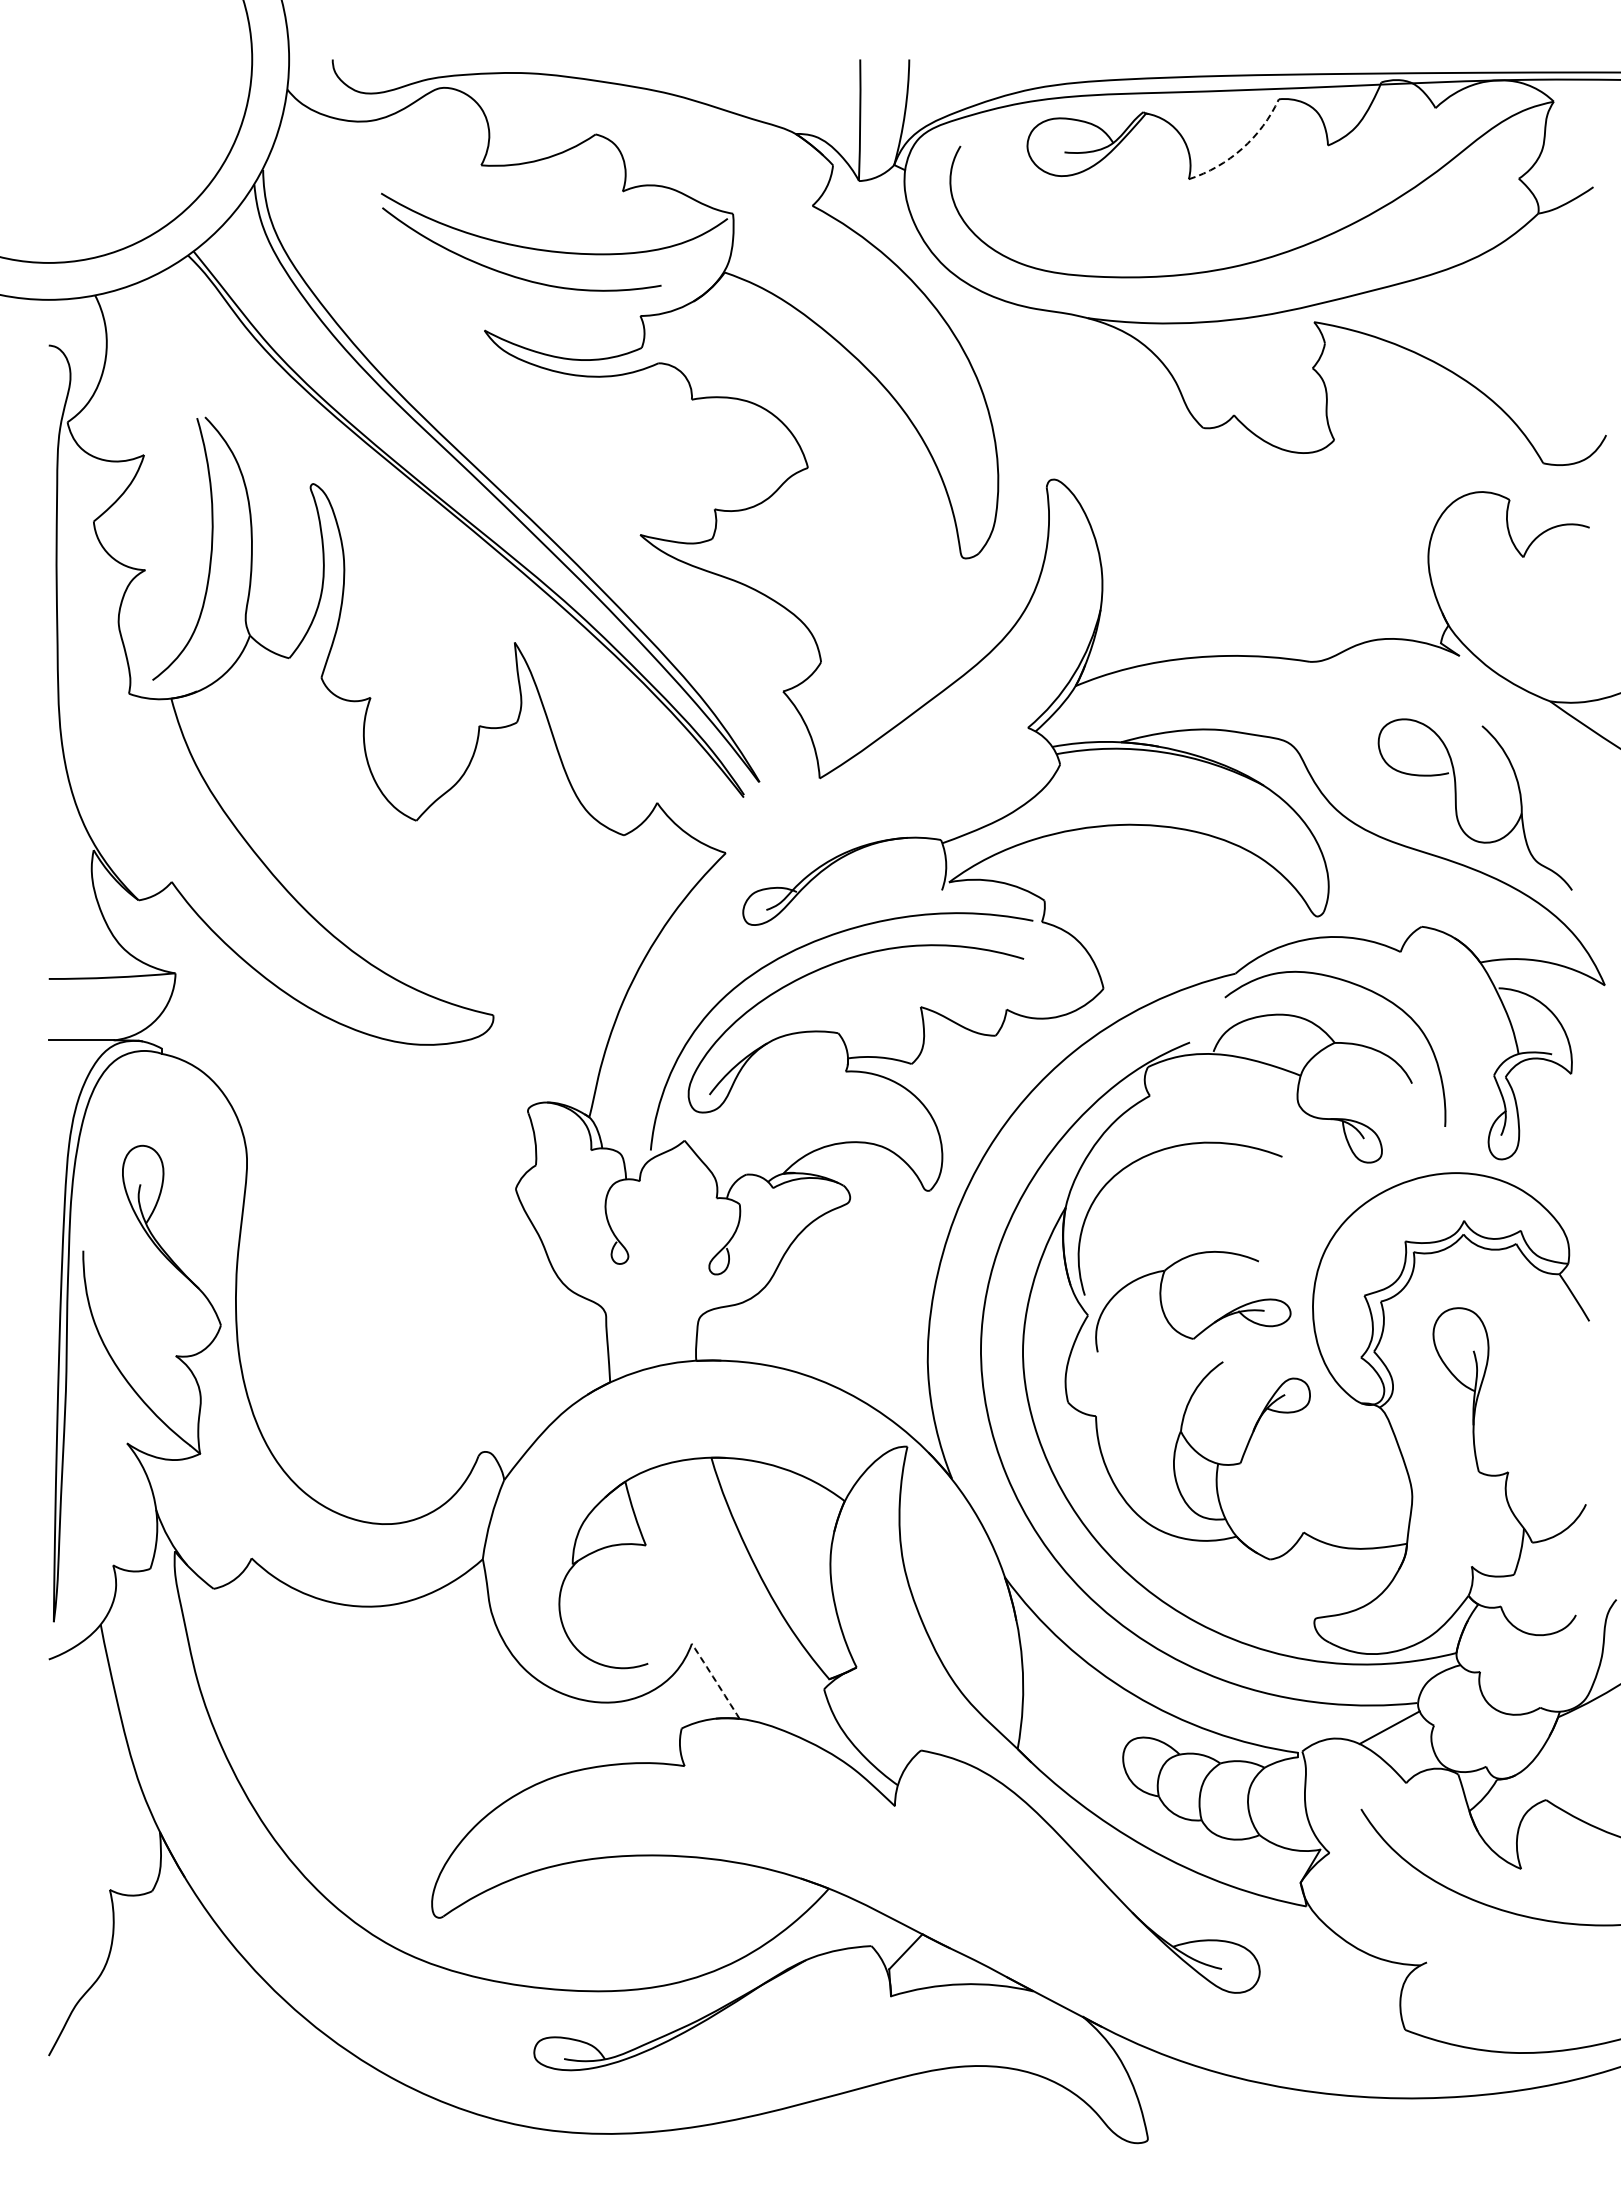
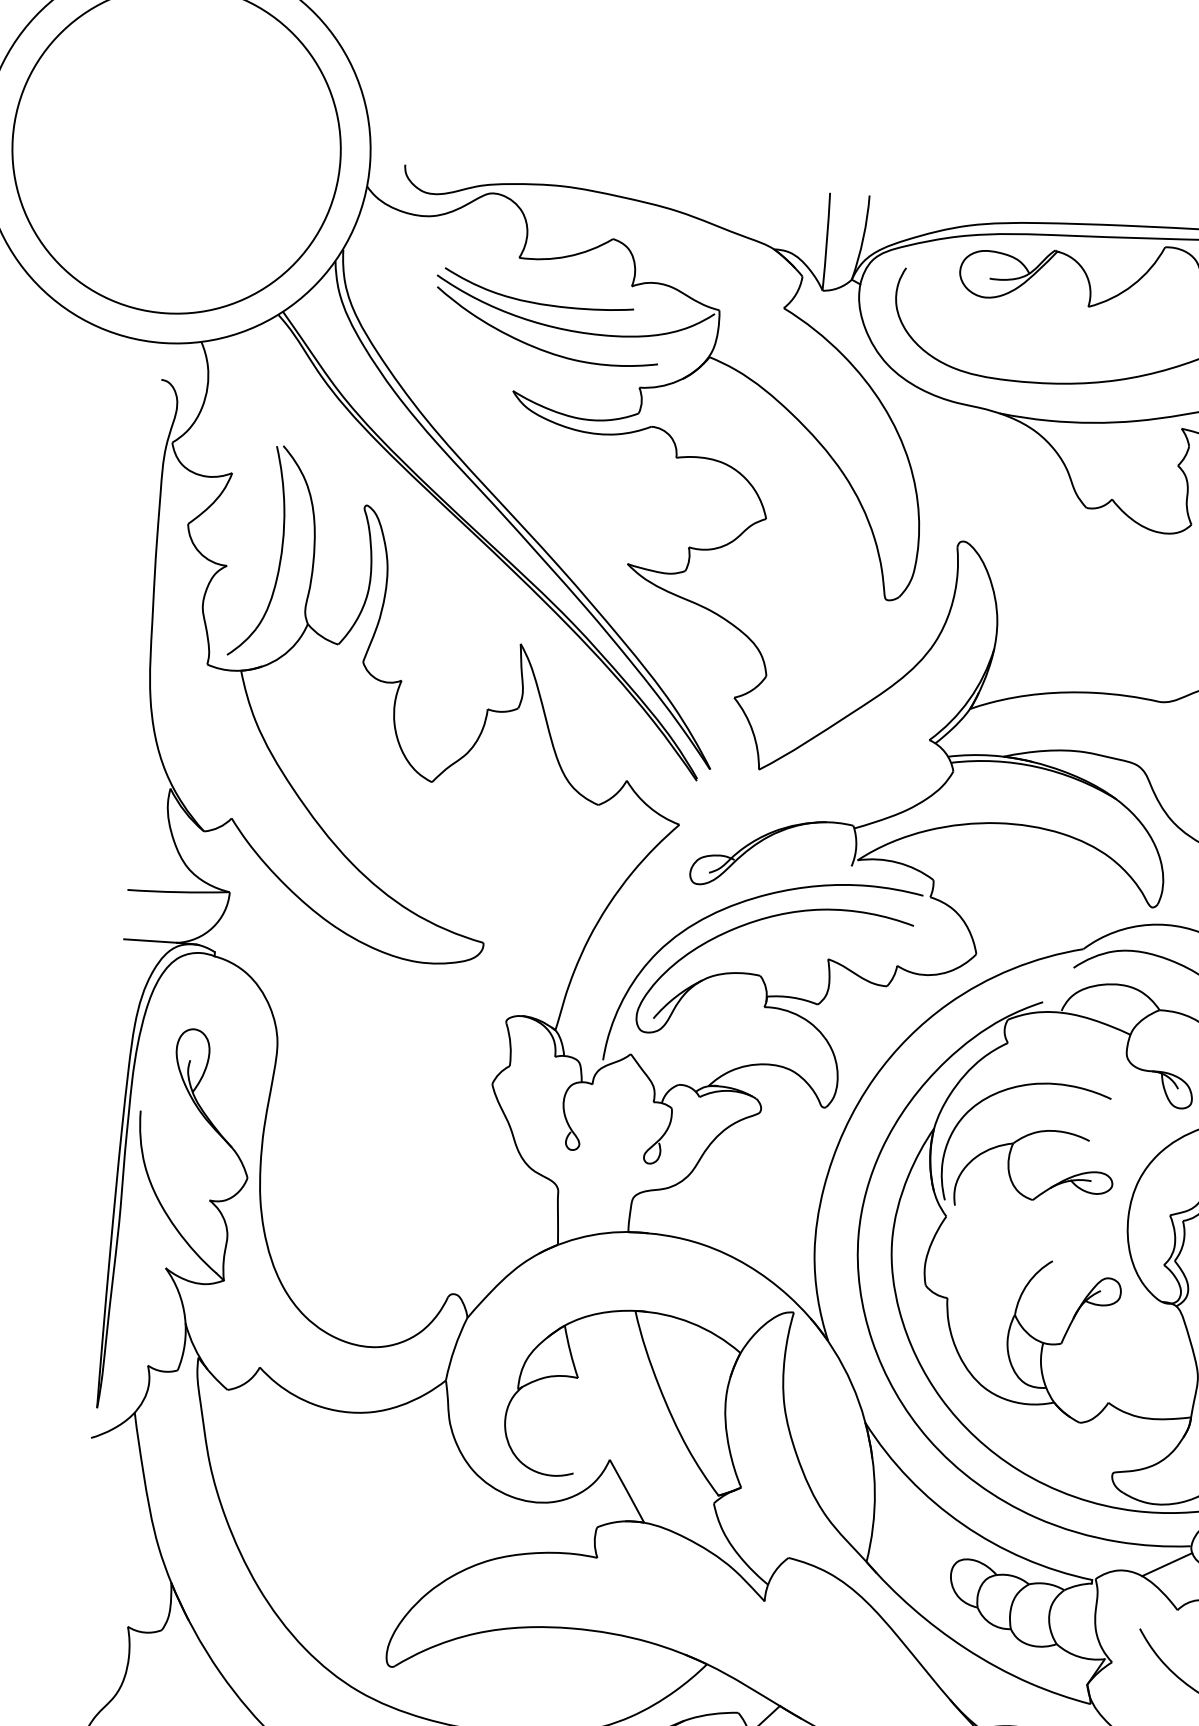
arc: (1242, 148) -> (1133, 284), dashed -> solid
curve: (508, 219) -> (538, 302), added
part: (1208, 1325) -> (1045, 1189), moved
arc: (715, 1681) -> (626, 1491), dashed -> solid

